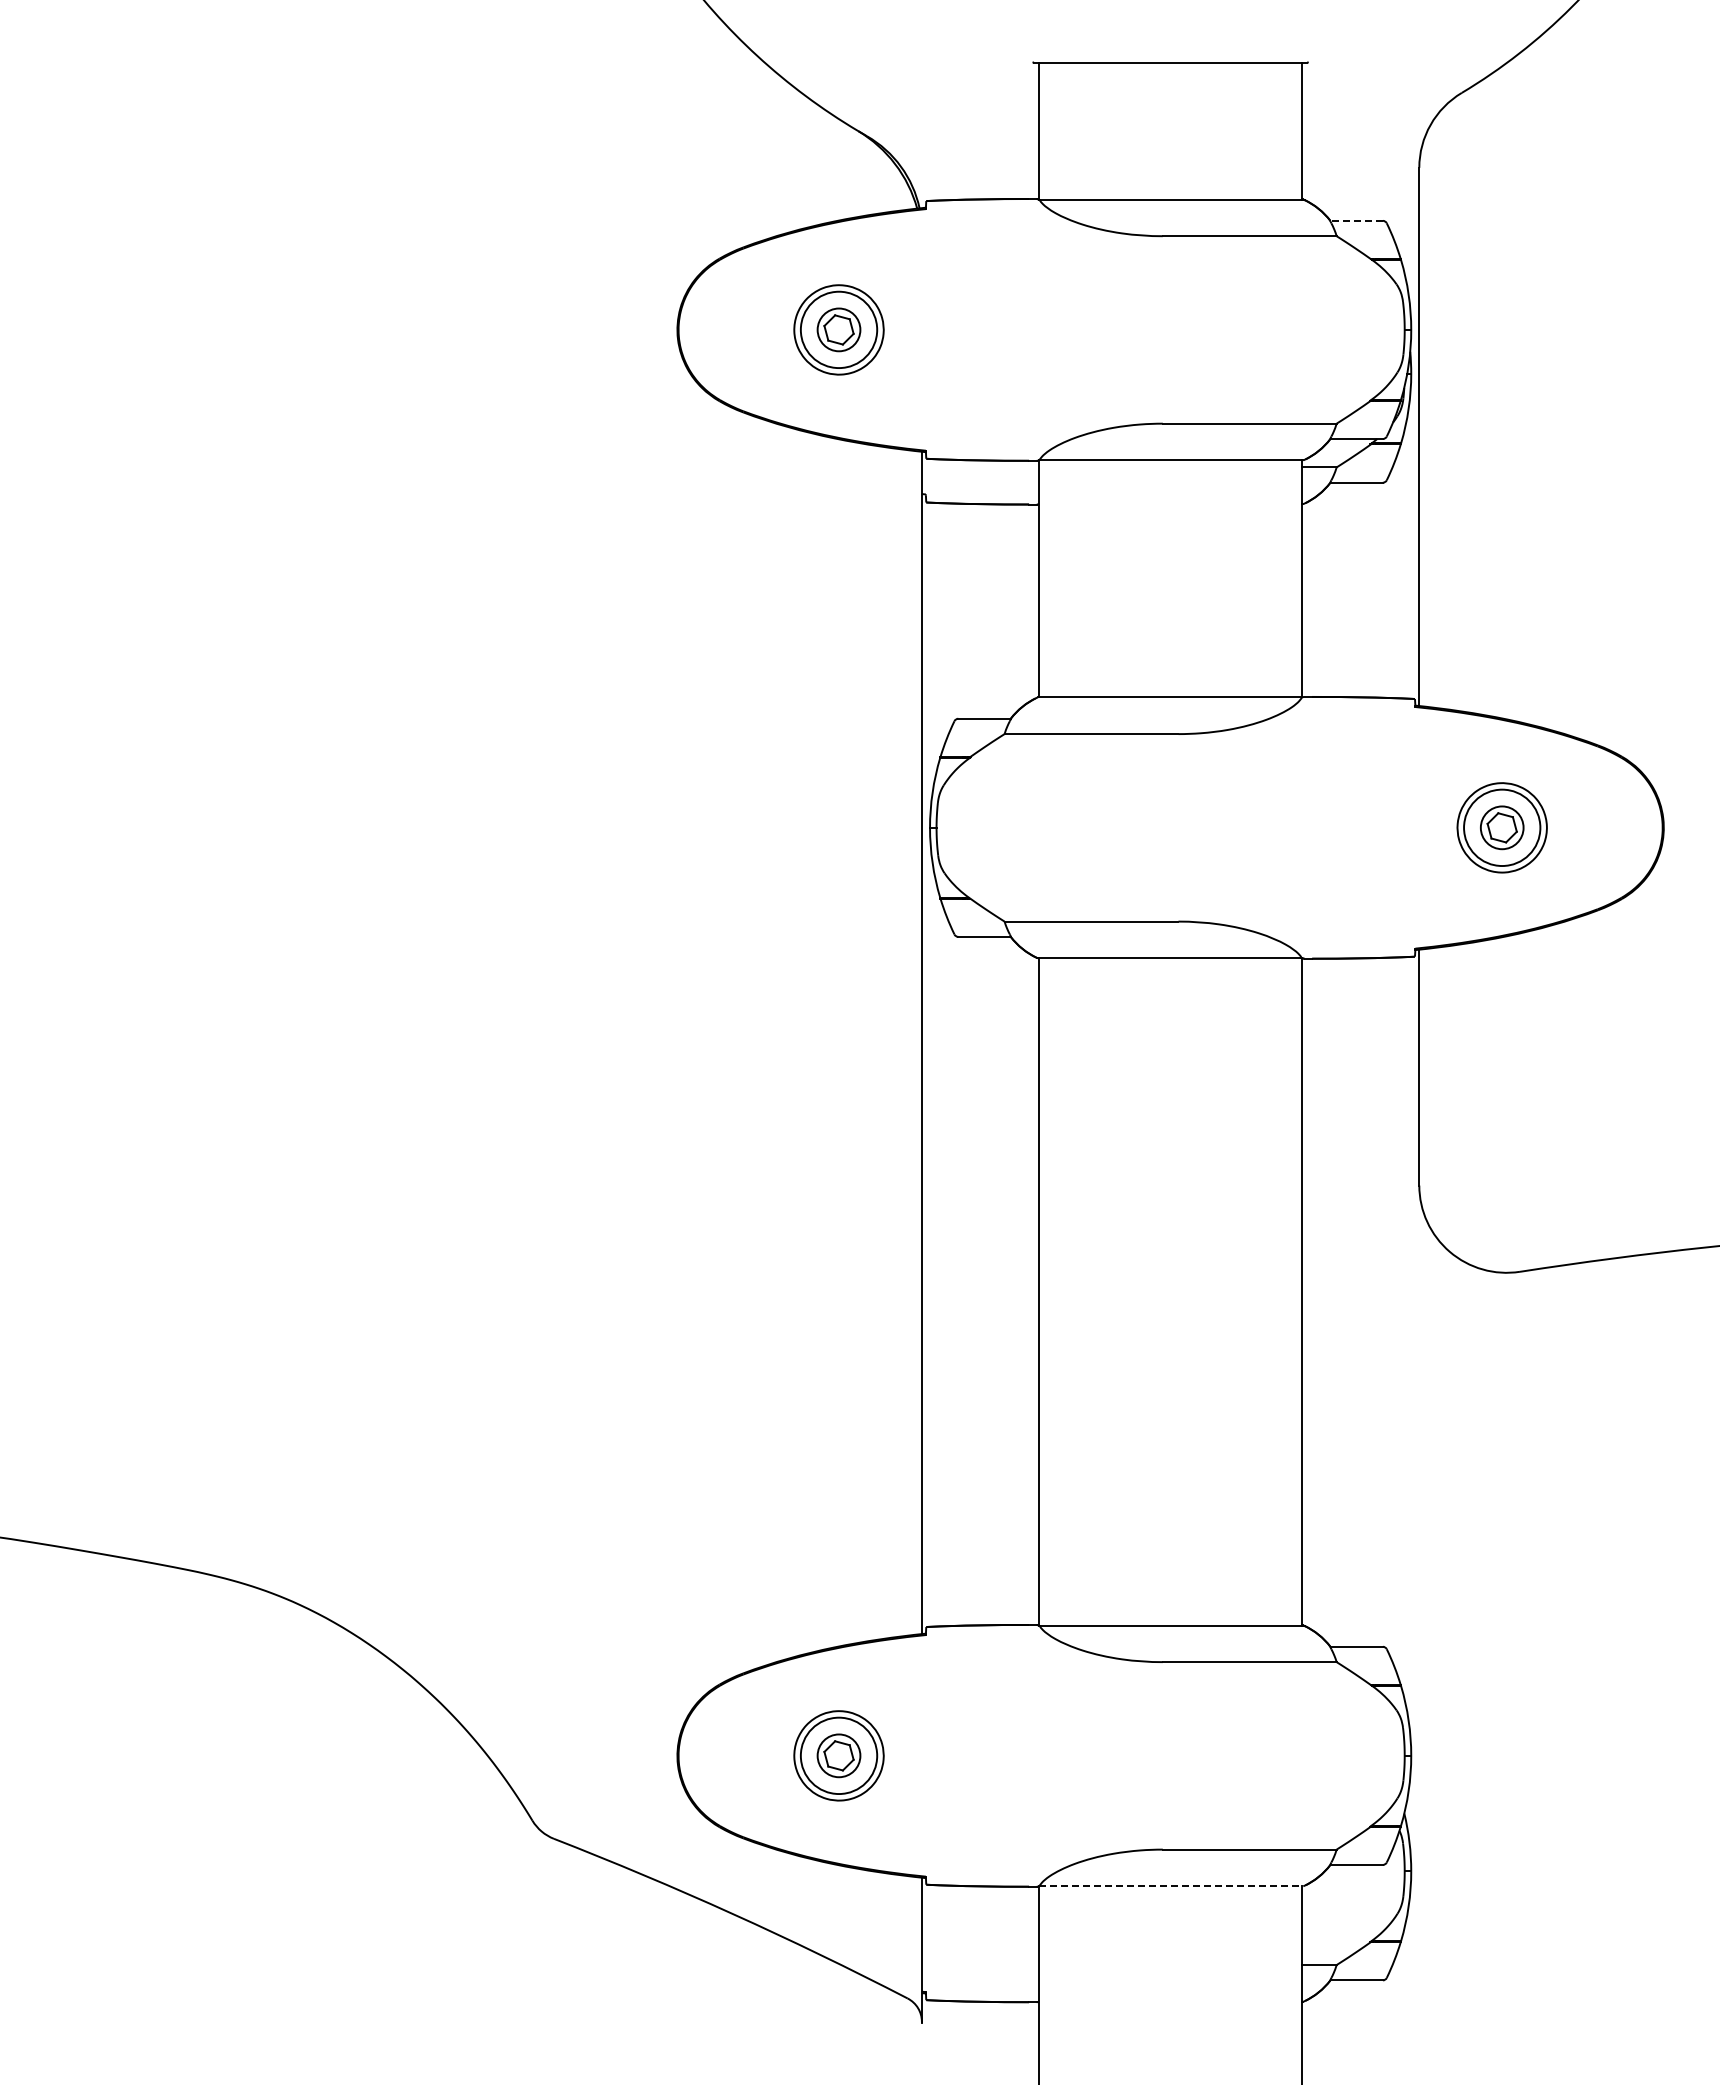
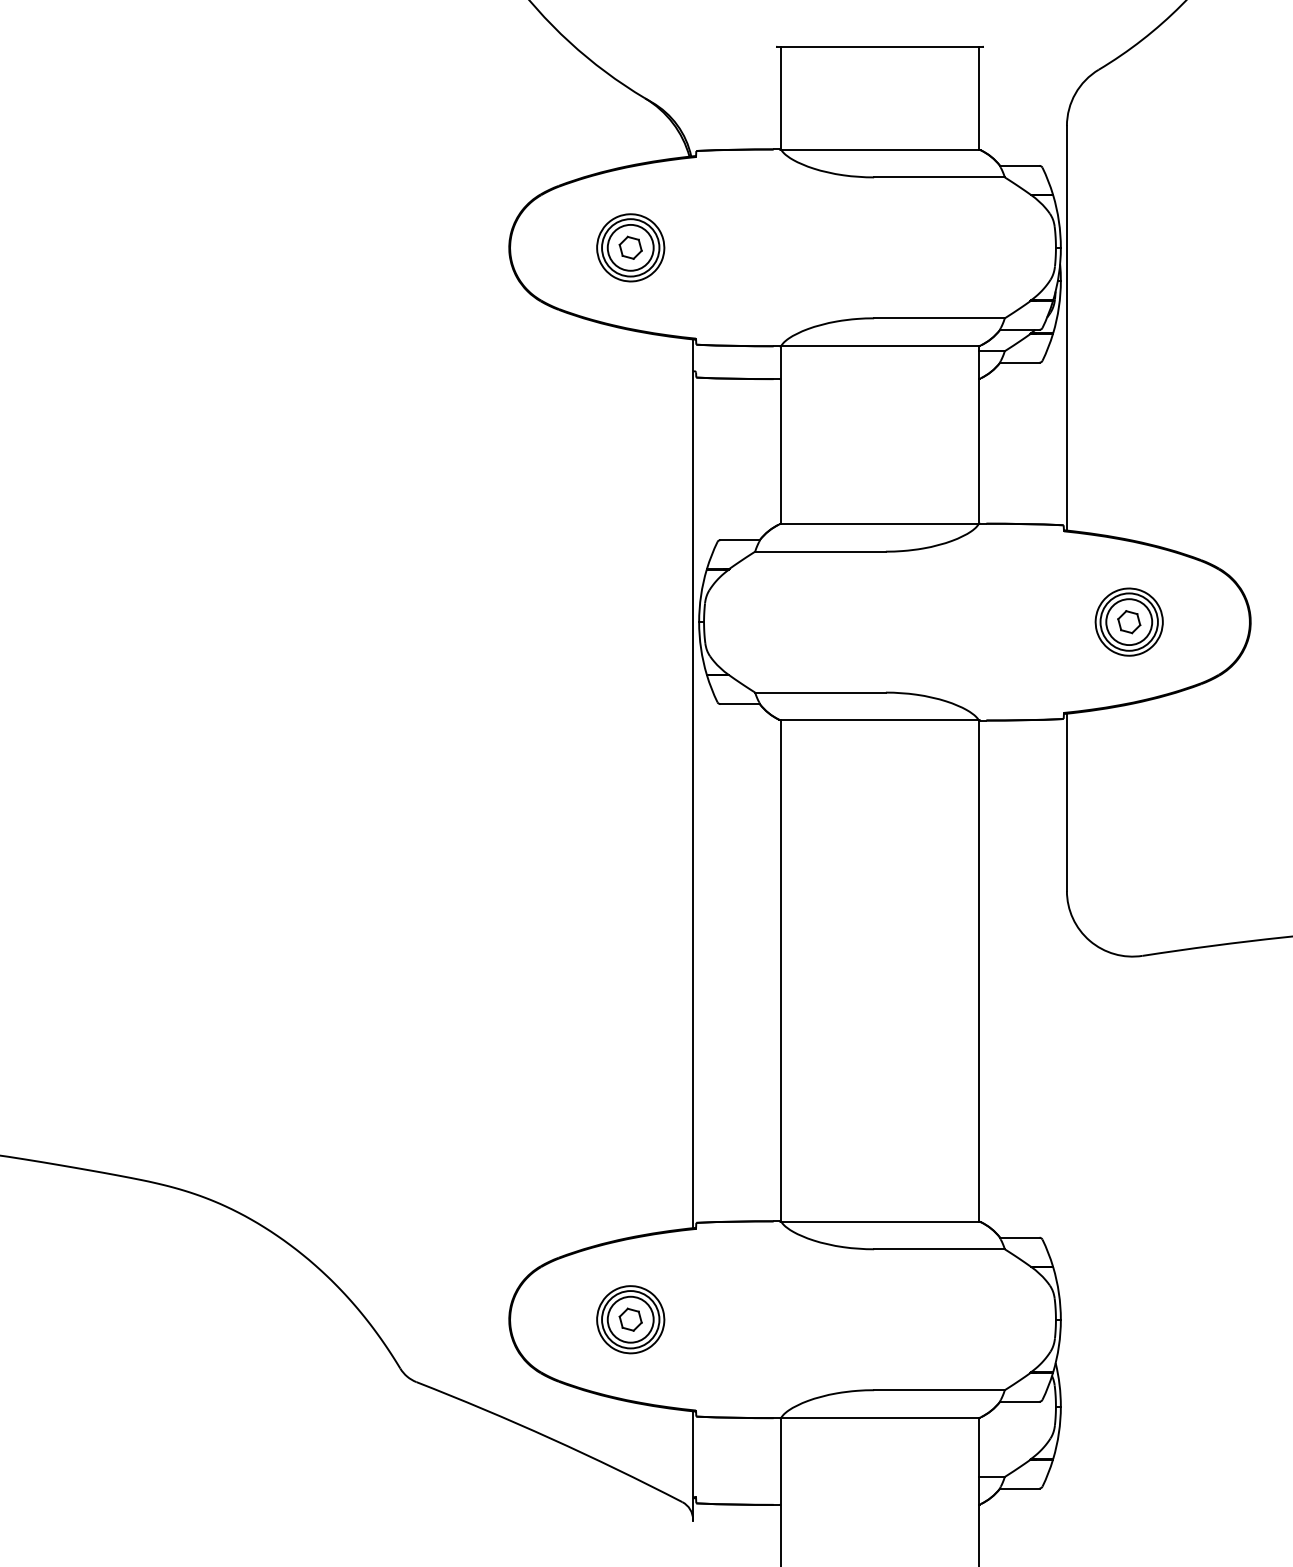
line: (1356, 220) -> (1019, 165), dashed -> solid
circle: (838, 329) -> (630, 247), size x1.43
circle: (1501, 827) -> (1128, 621), size x1.43
circle: (838, 1755) -> (630, 1319), size x1.43
line: (1171, 1886) -> (880, 1417), dashed -> solid

